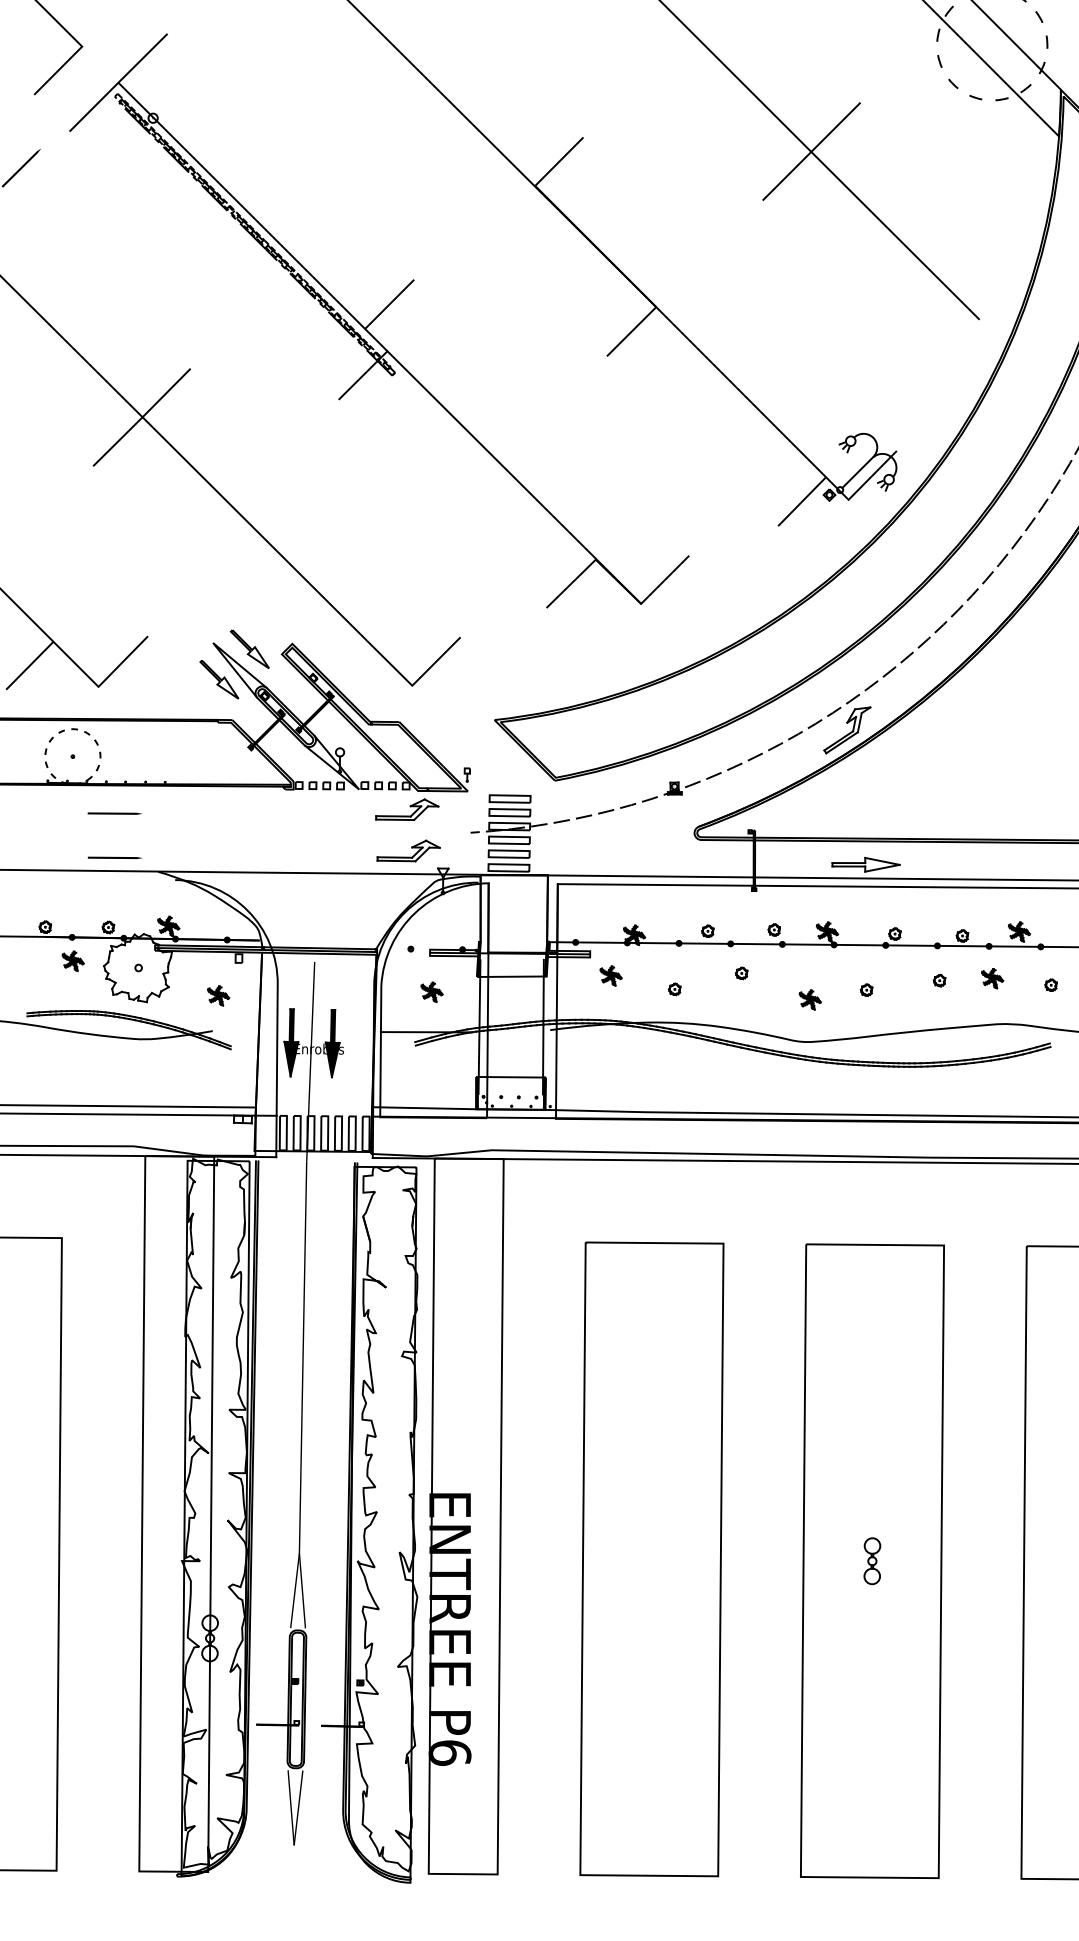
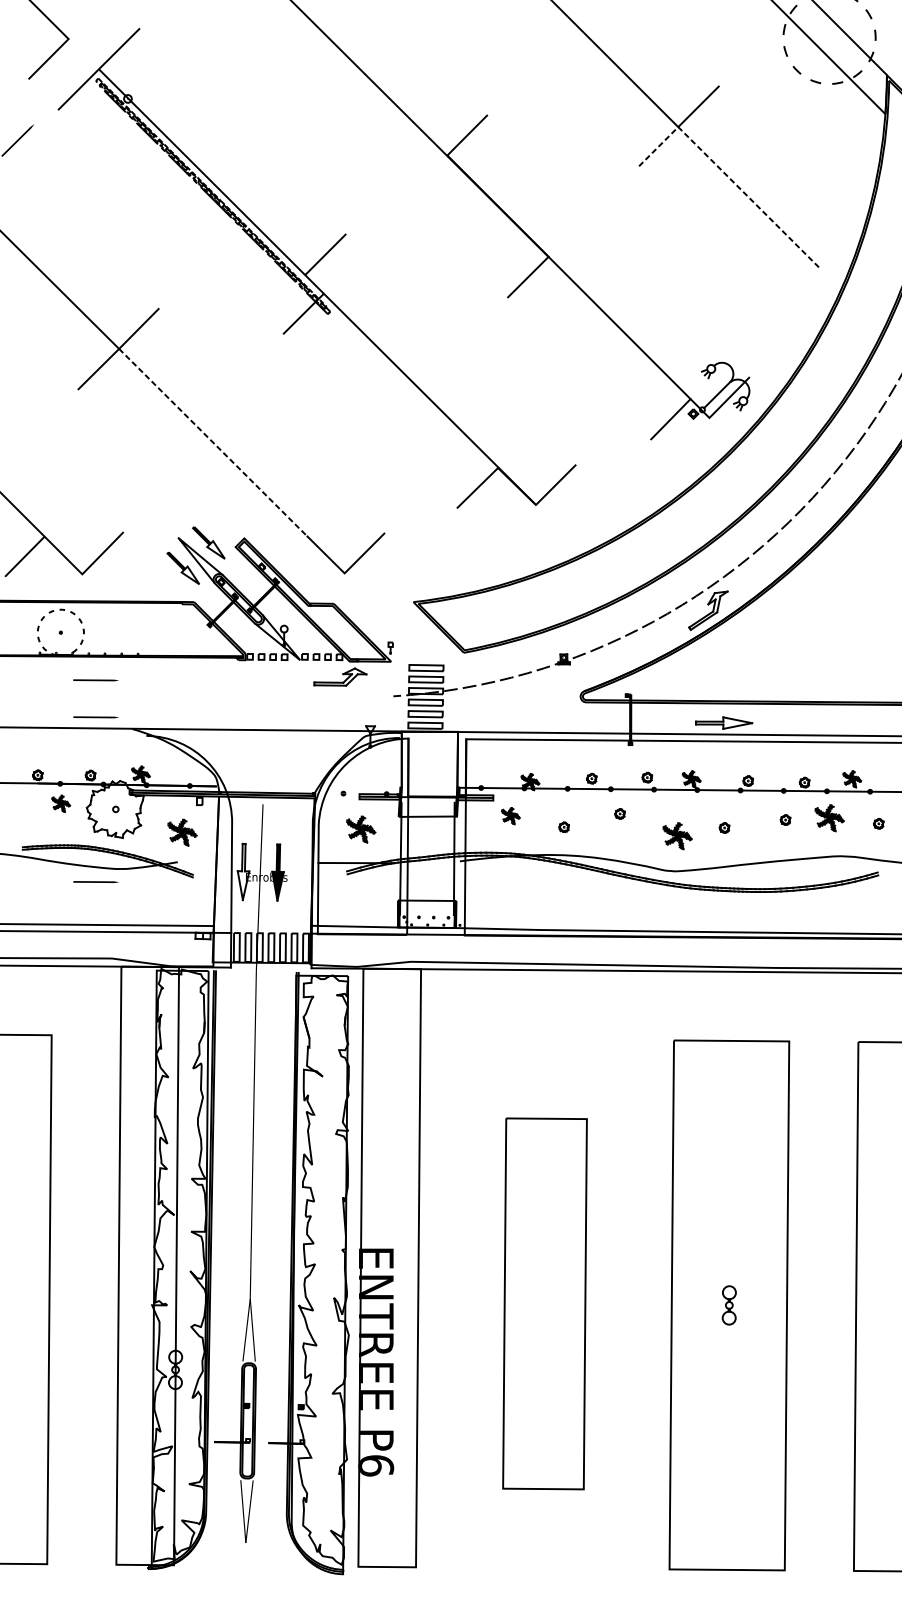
line: (870, 211) -> (727, 176), solid -> dashed
line: (255, 529) -> (213, 442), solid -> dashed
part: (408, 850) -> (341, 711), removed
part: (992, 978) -> (829, 818), size x1.6
part: (431, 992) -> (360, 829), size x1.6
part: (218, 995) -> (182, 832), size x1.6
part: (809, 999) -> (676, 835), size x1.6
fill: (291, 1042) -> (243, 871), removed
line: (114, 1054) -> (95, 881), added
part: (651, 1559) -> (544, 1303), size x0.7

